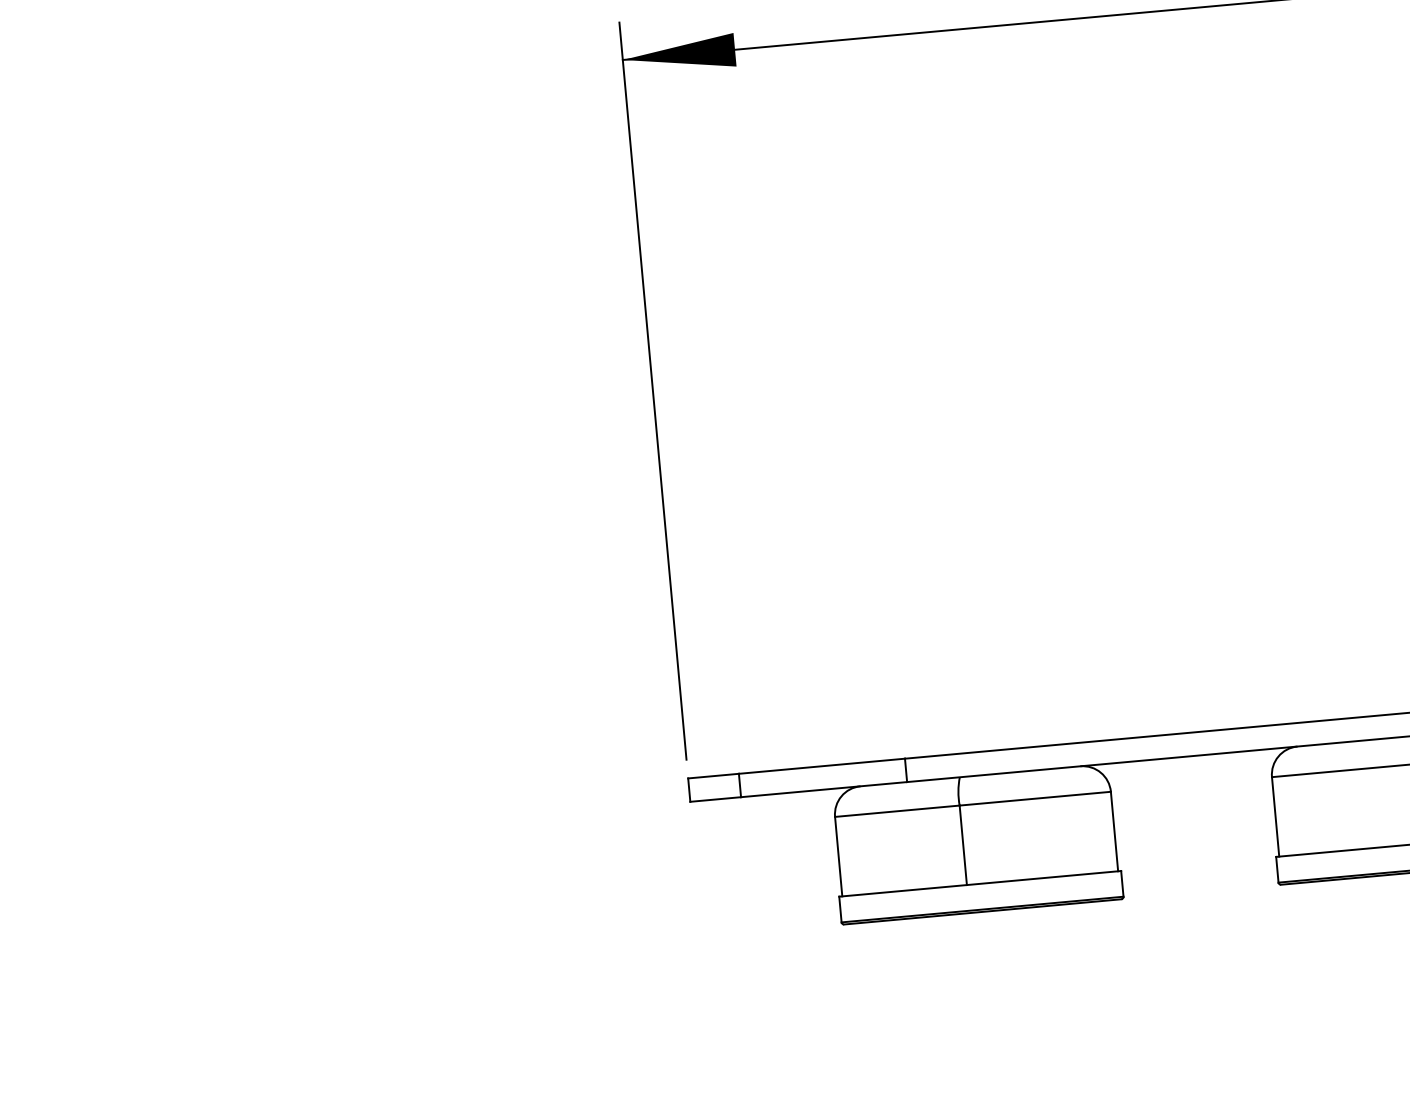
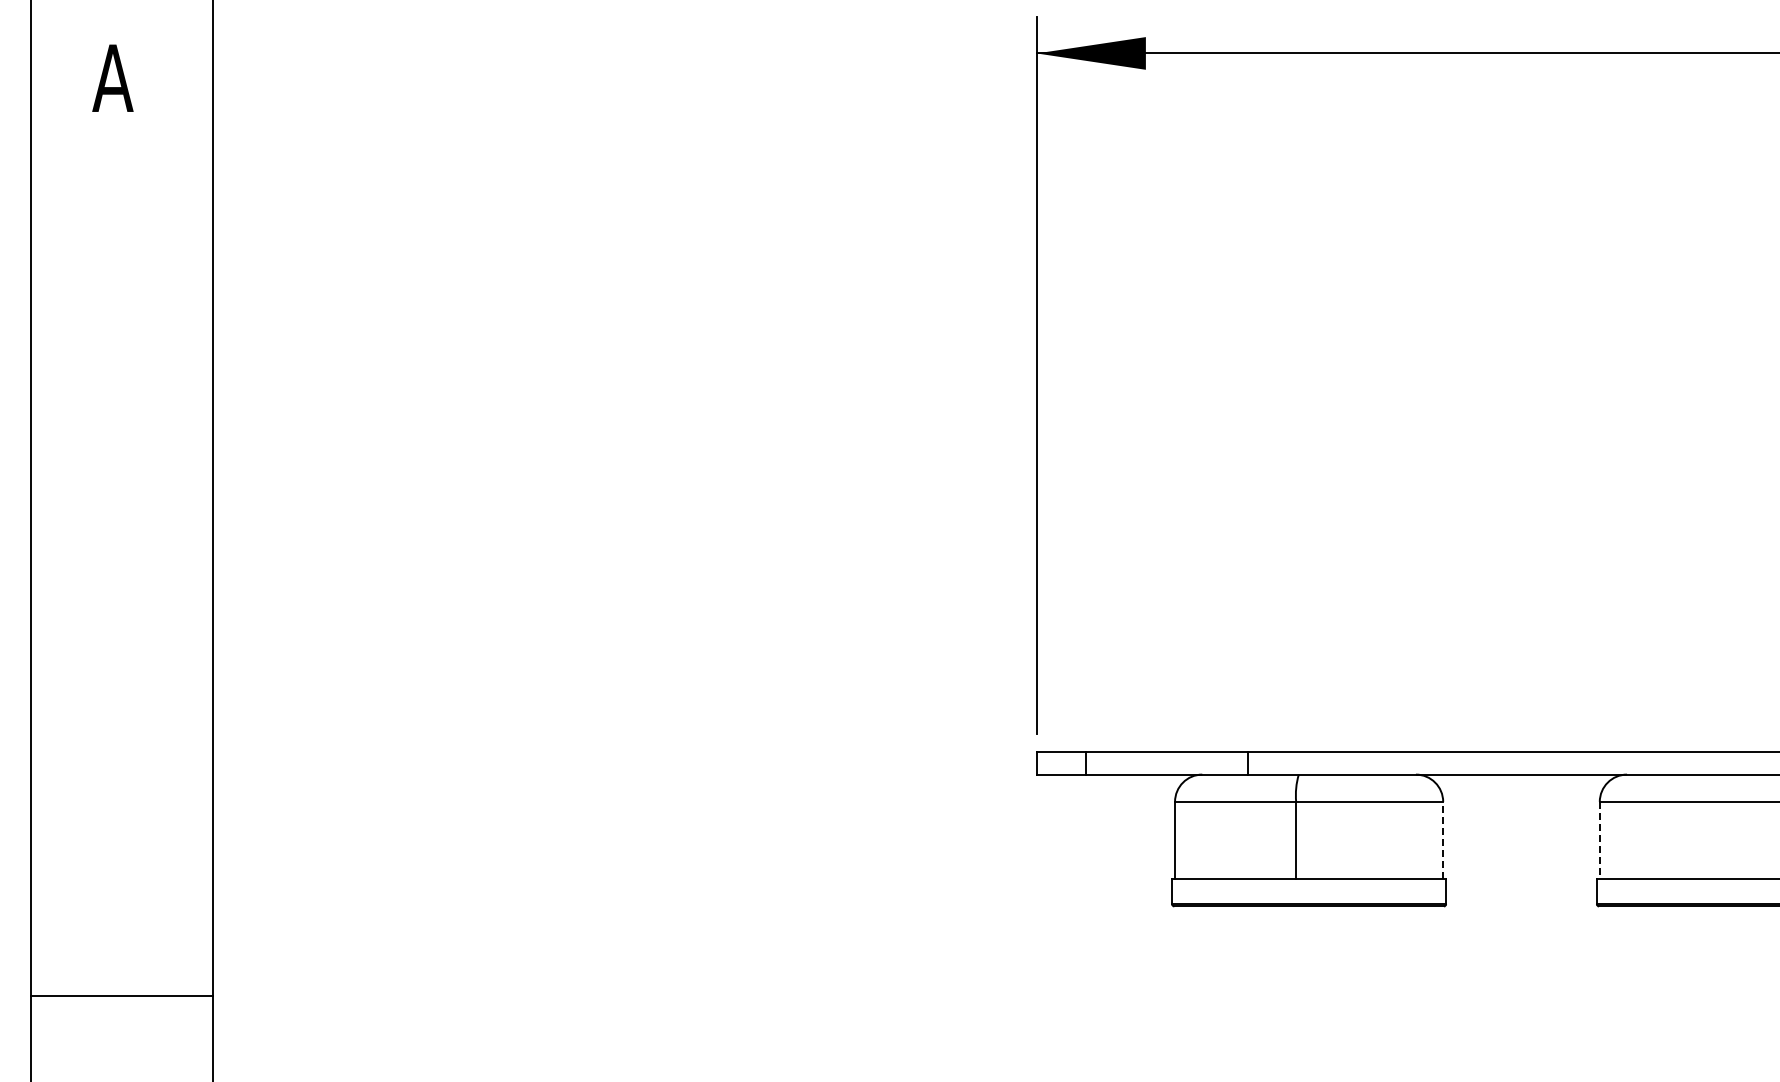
line: (1275, 816) -> (1599, 840), solid -> dashed
line: (1114, 831) -> (1443, 840), solid -> dashed

